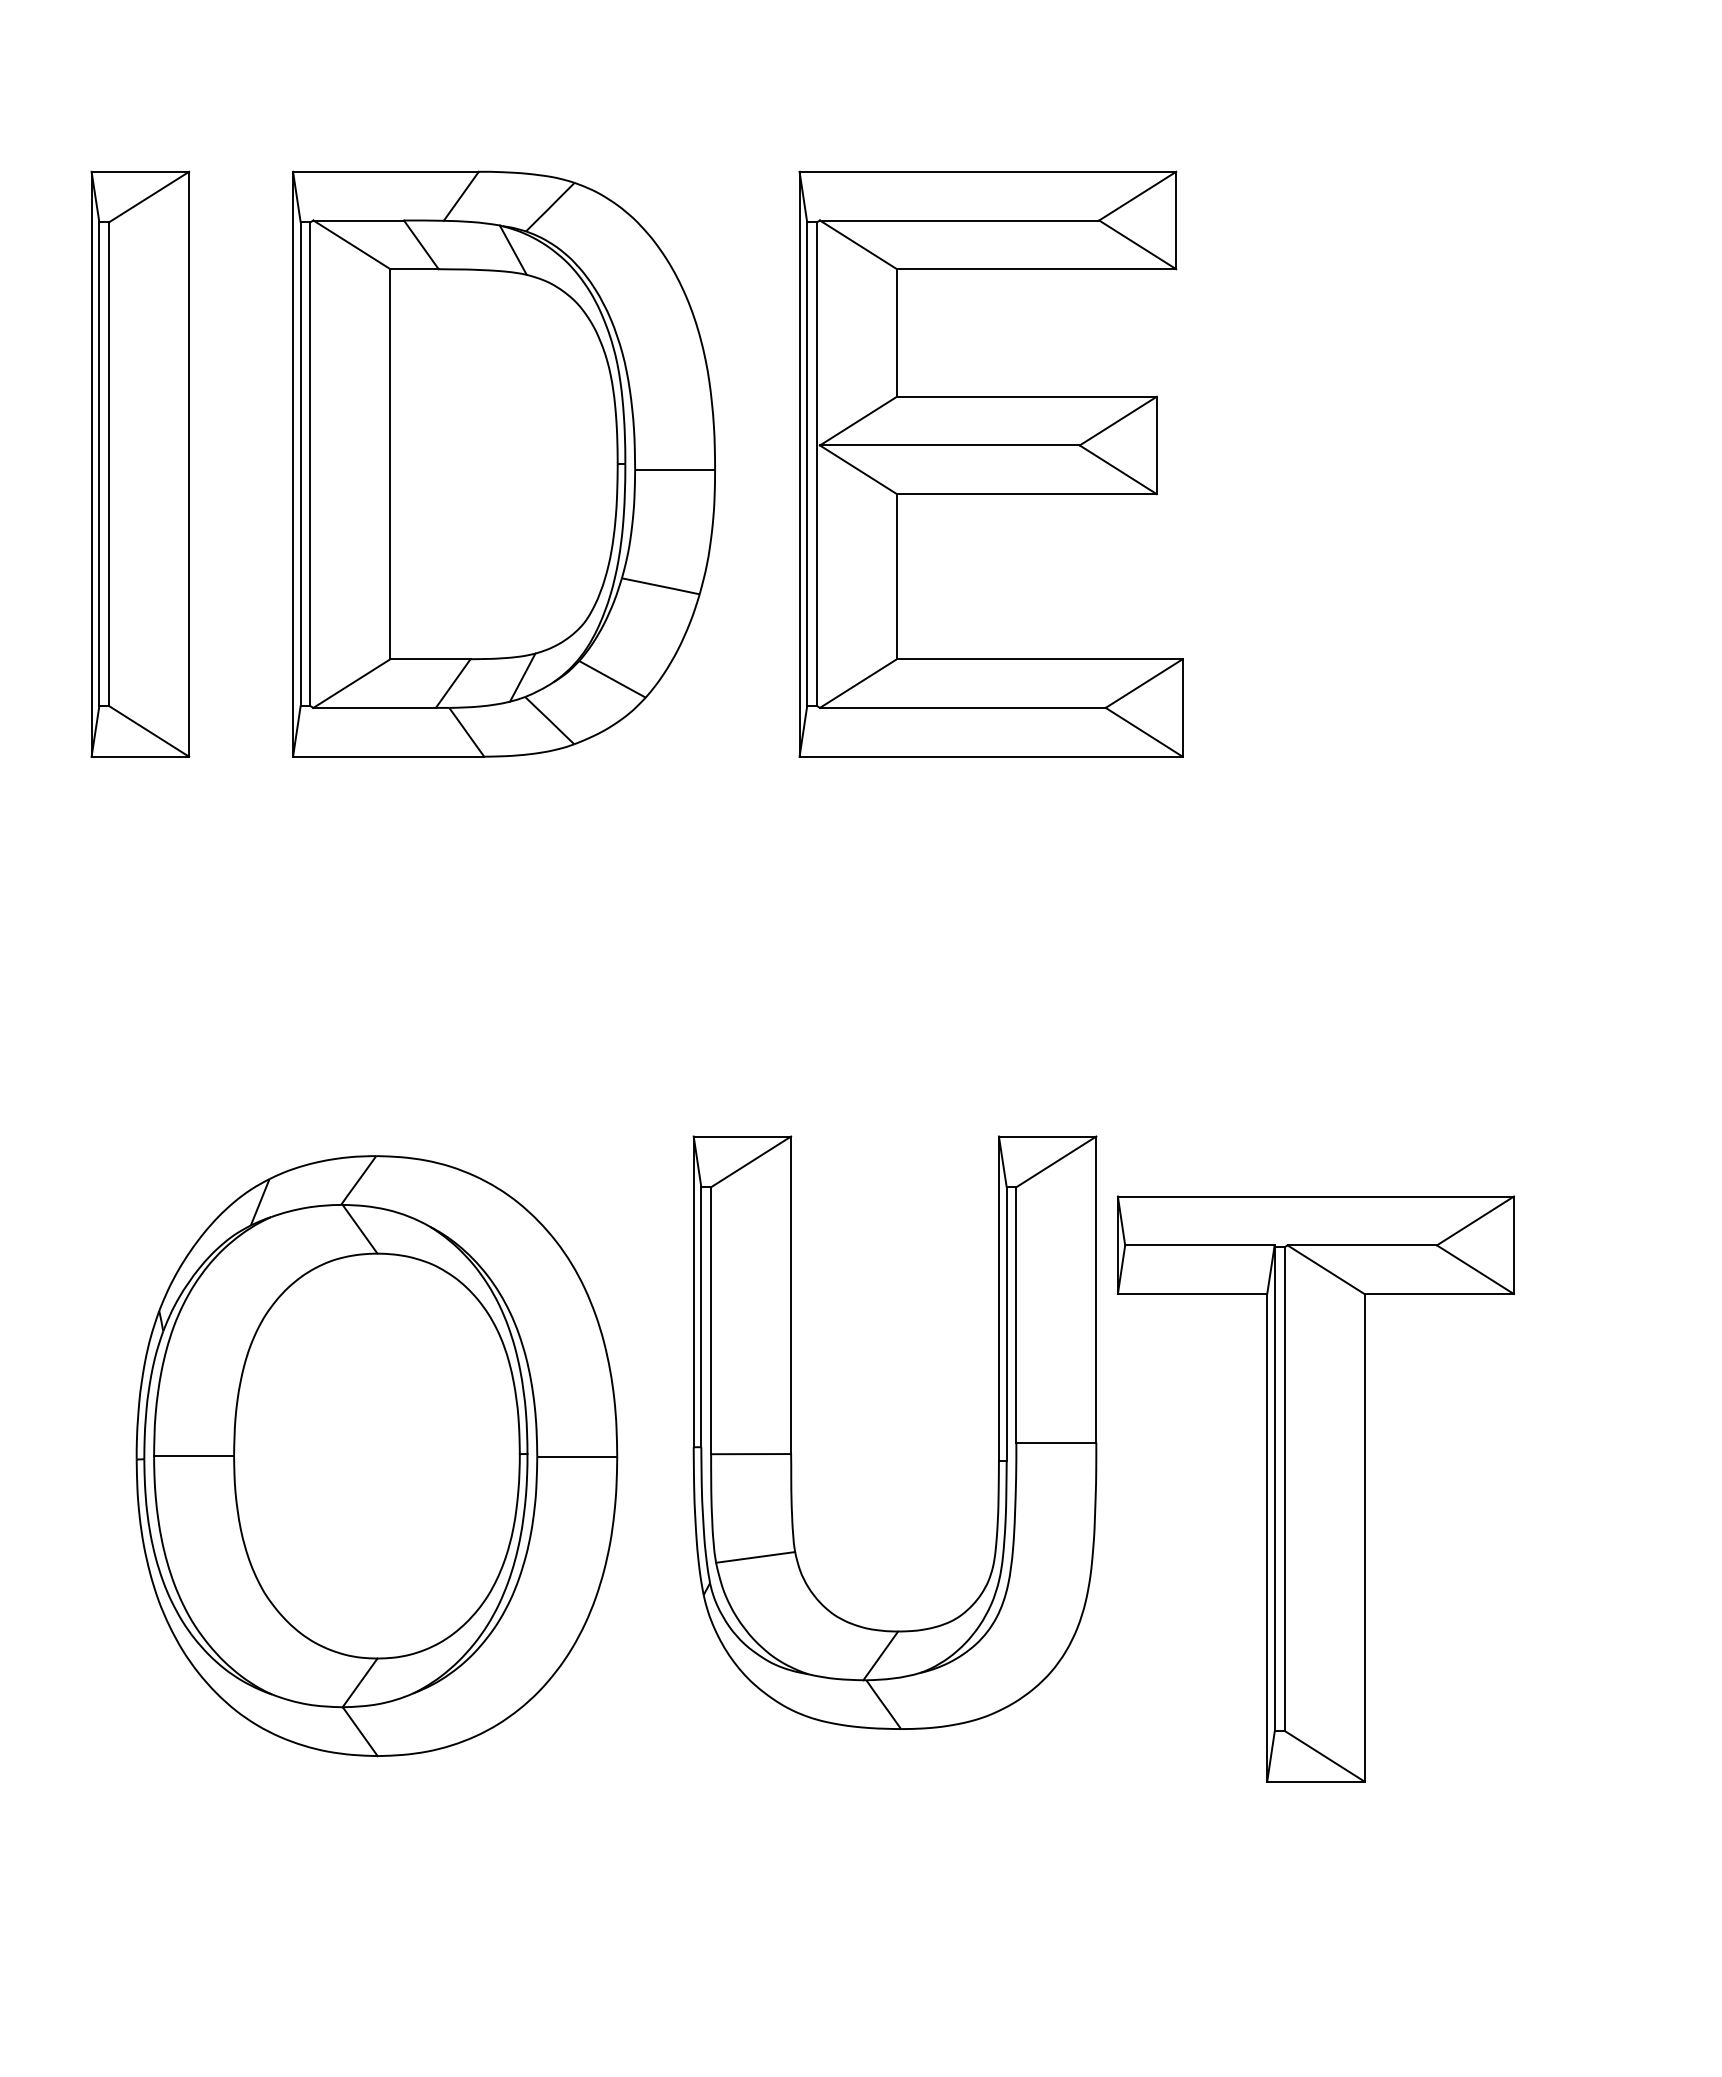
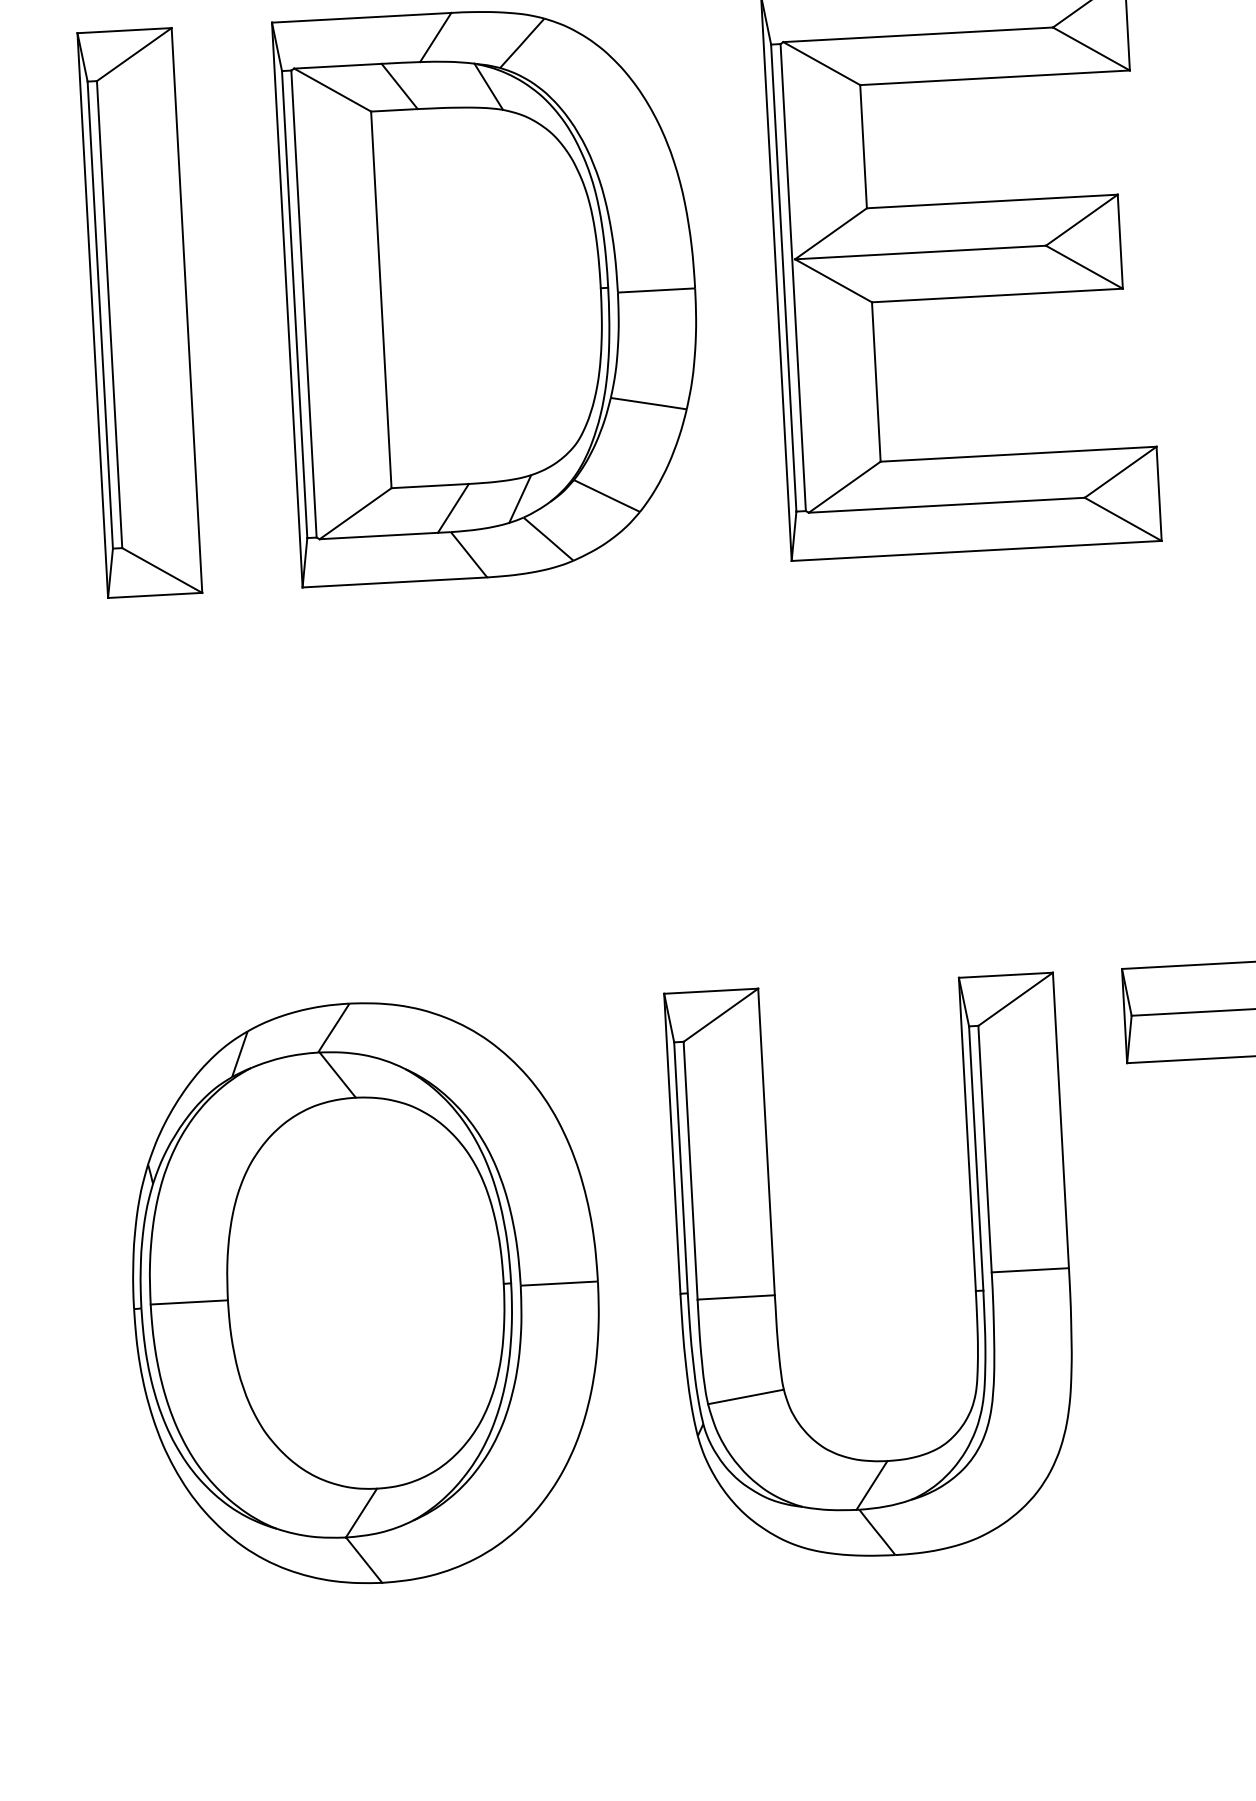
part: (791, 1432) -> (774, 1274), moved
part: (376, 1456) -> (365, 1293), moved

